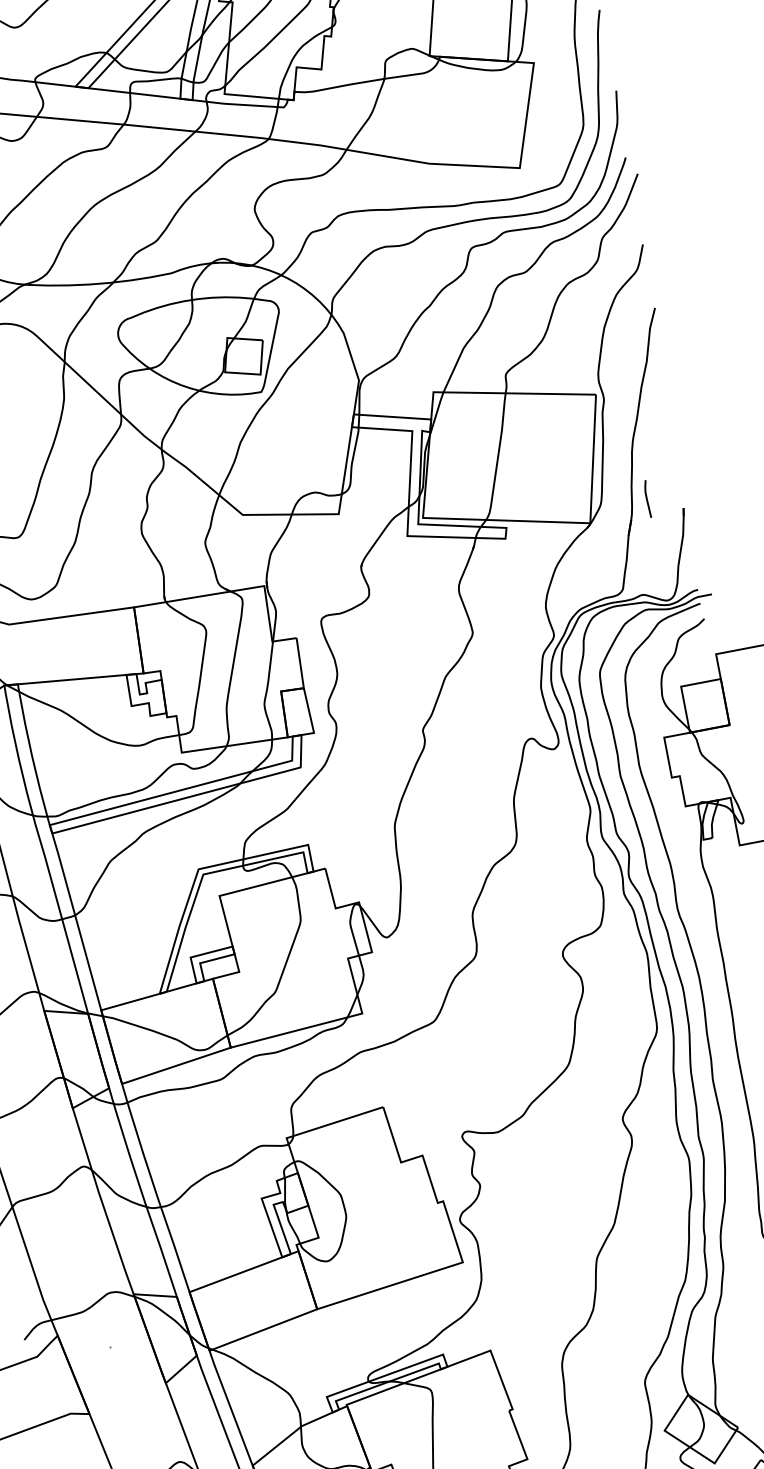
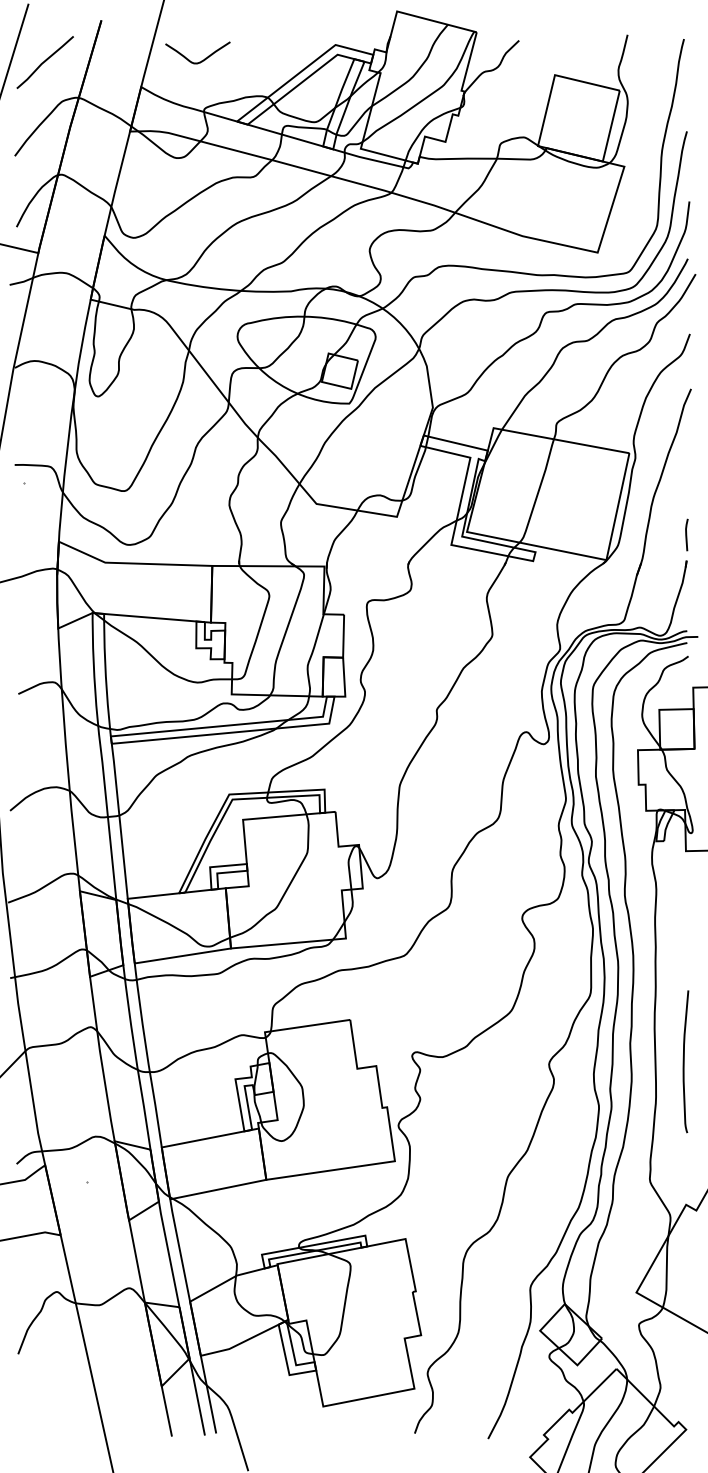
line: (647, 498) -> (686, 534), moved

